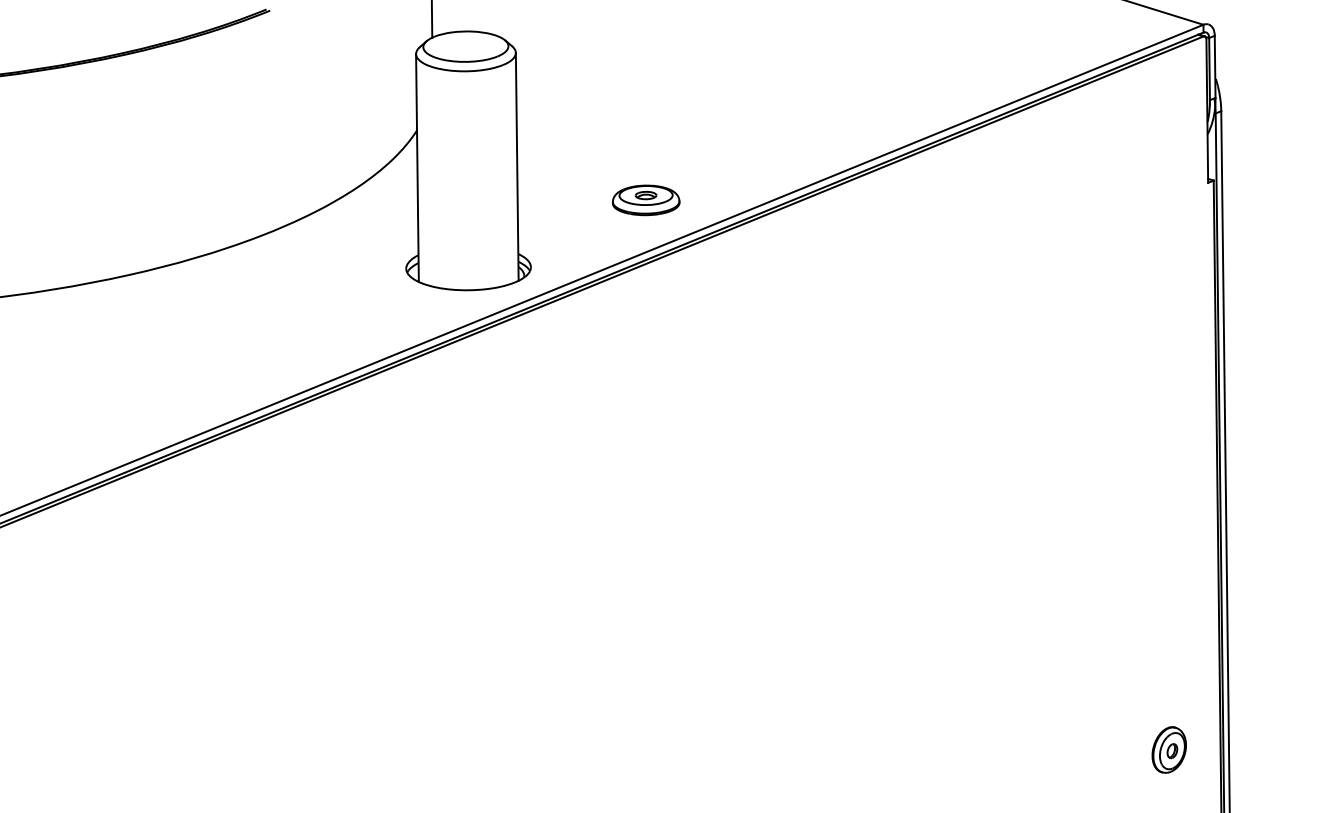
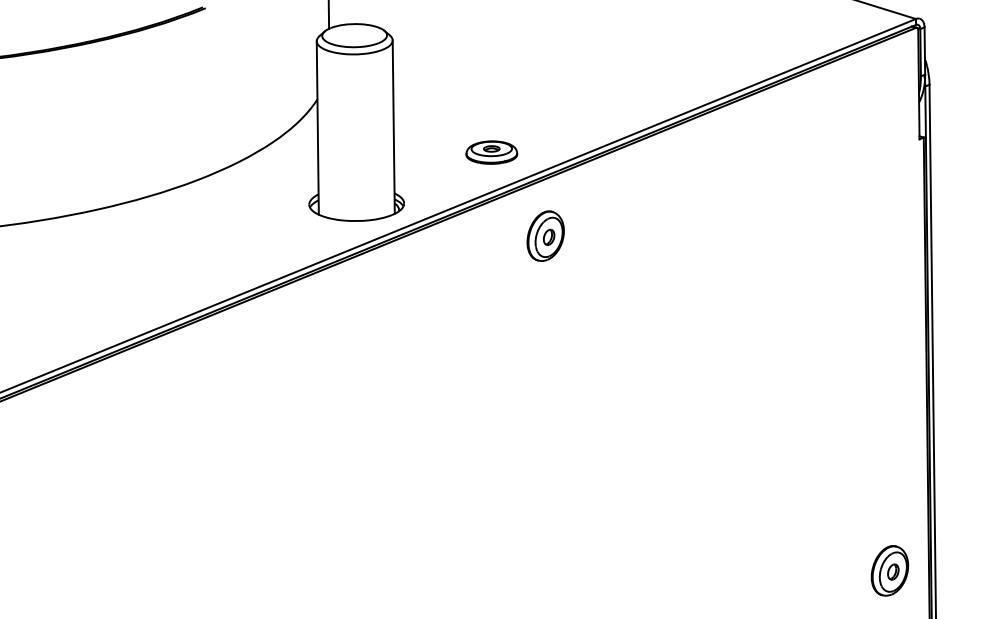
part: (716, 309) -> (545, 235), added
part: (1168, 749) -> (889, 570), size x1.43

